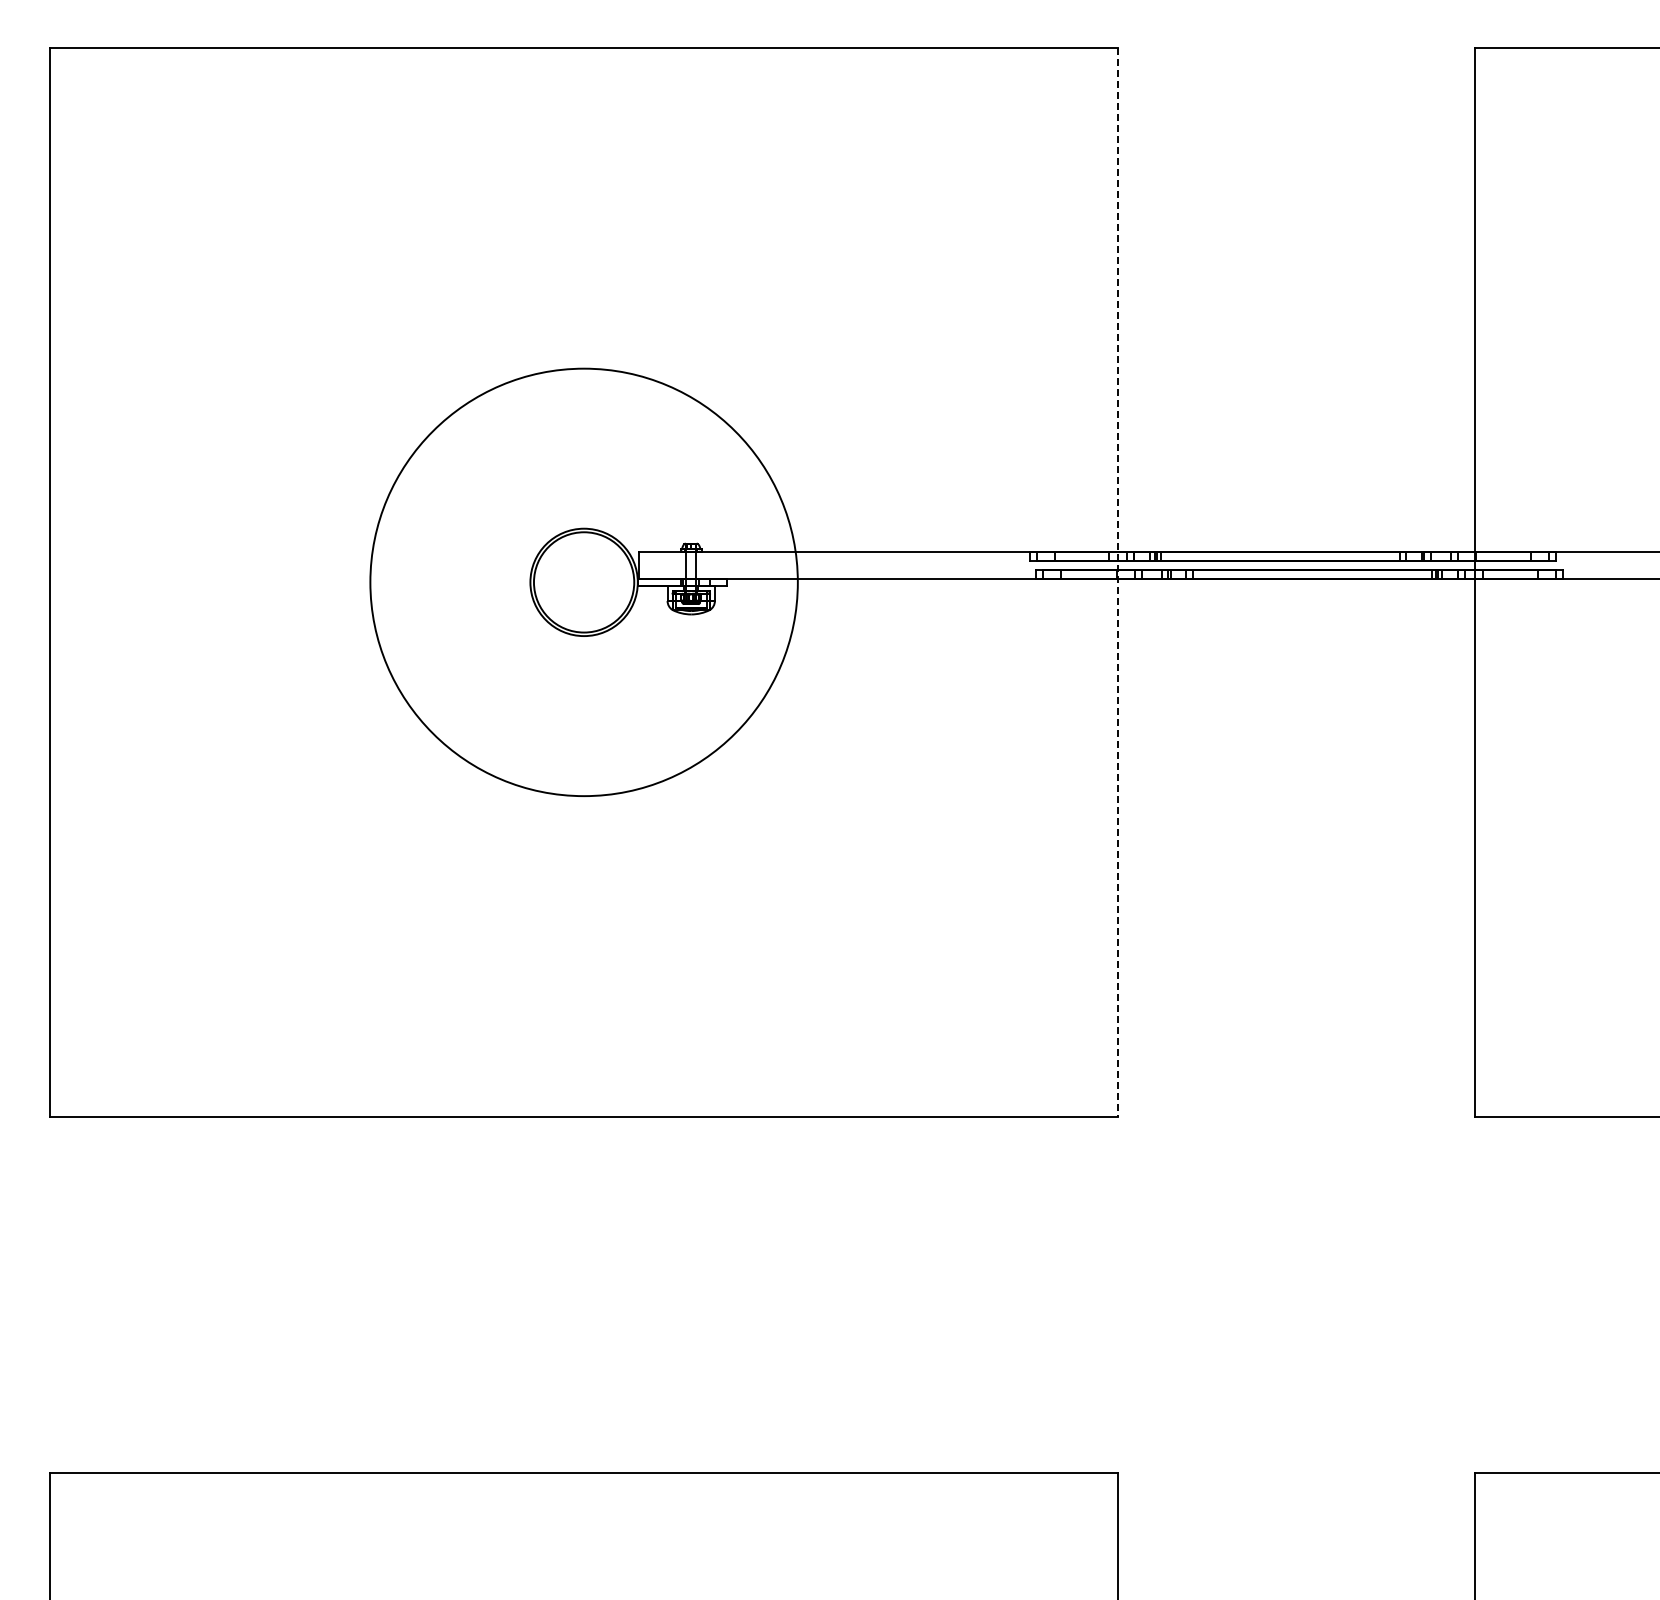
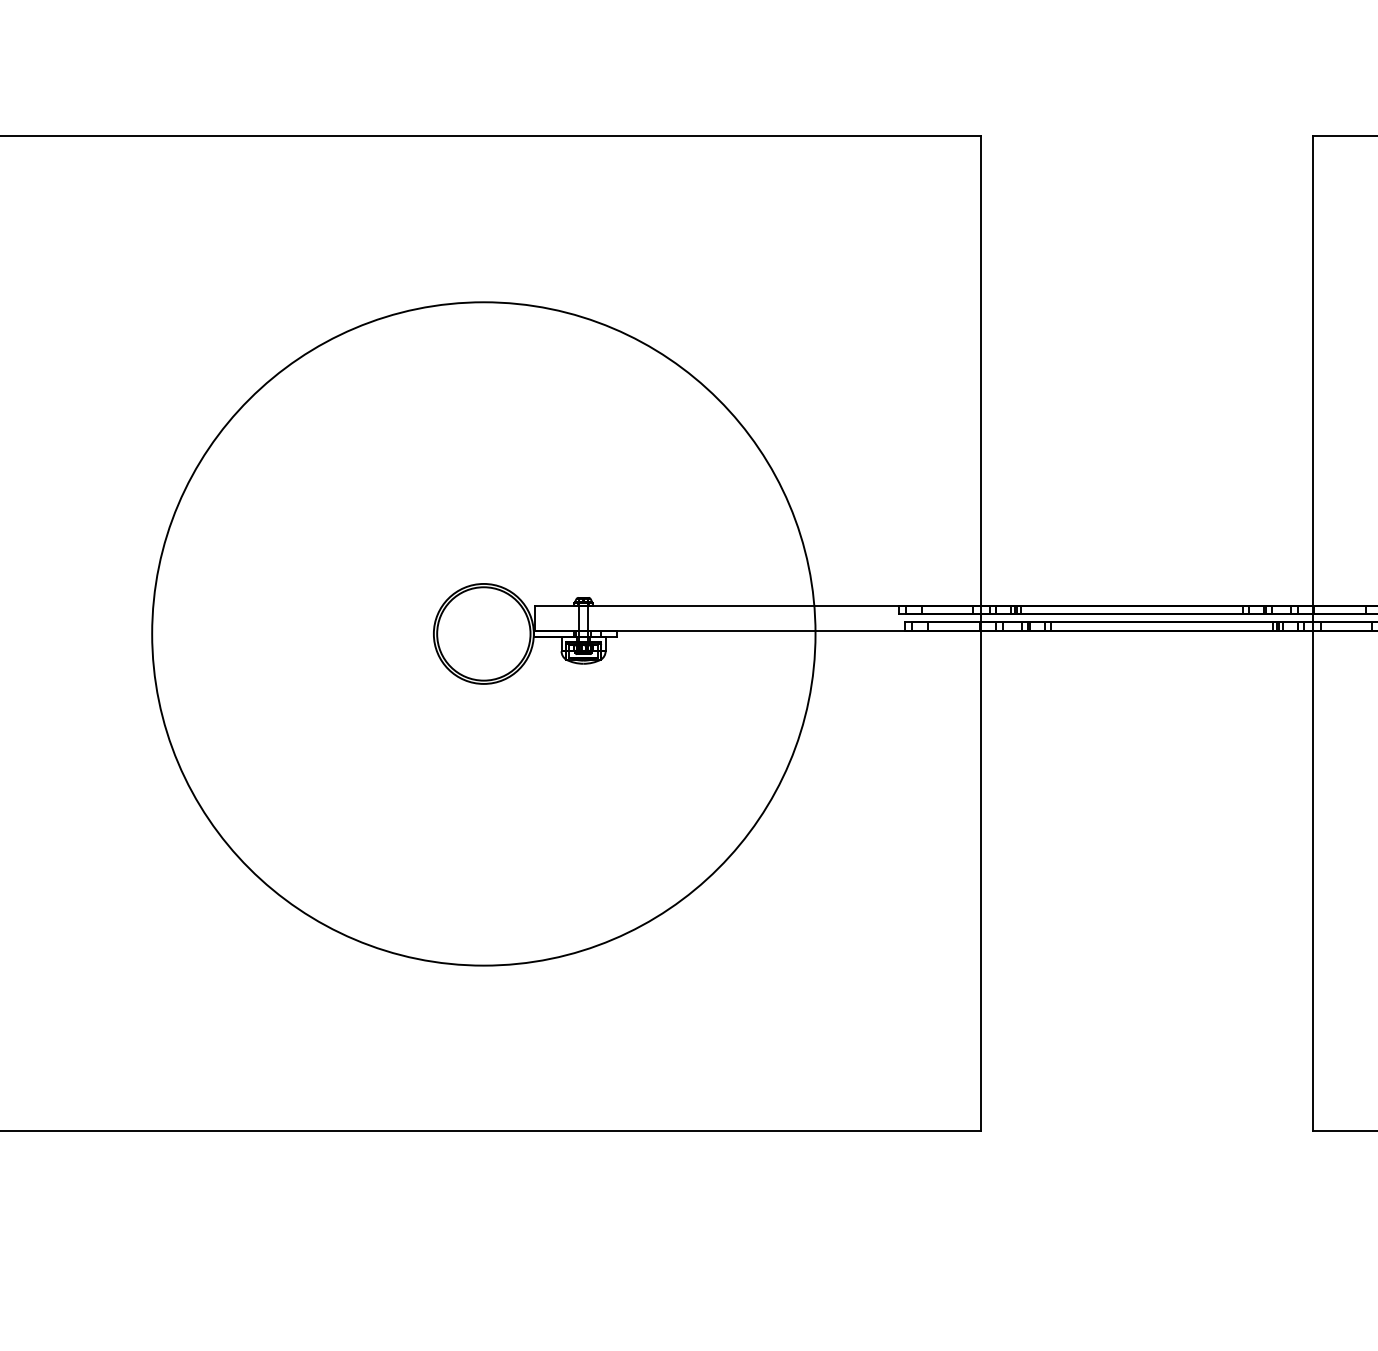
circle: (583, 582) -> (483, 634), size x1.67
line: (1118, 582) -> (981, 634), dashed -> solid

